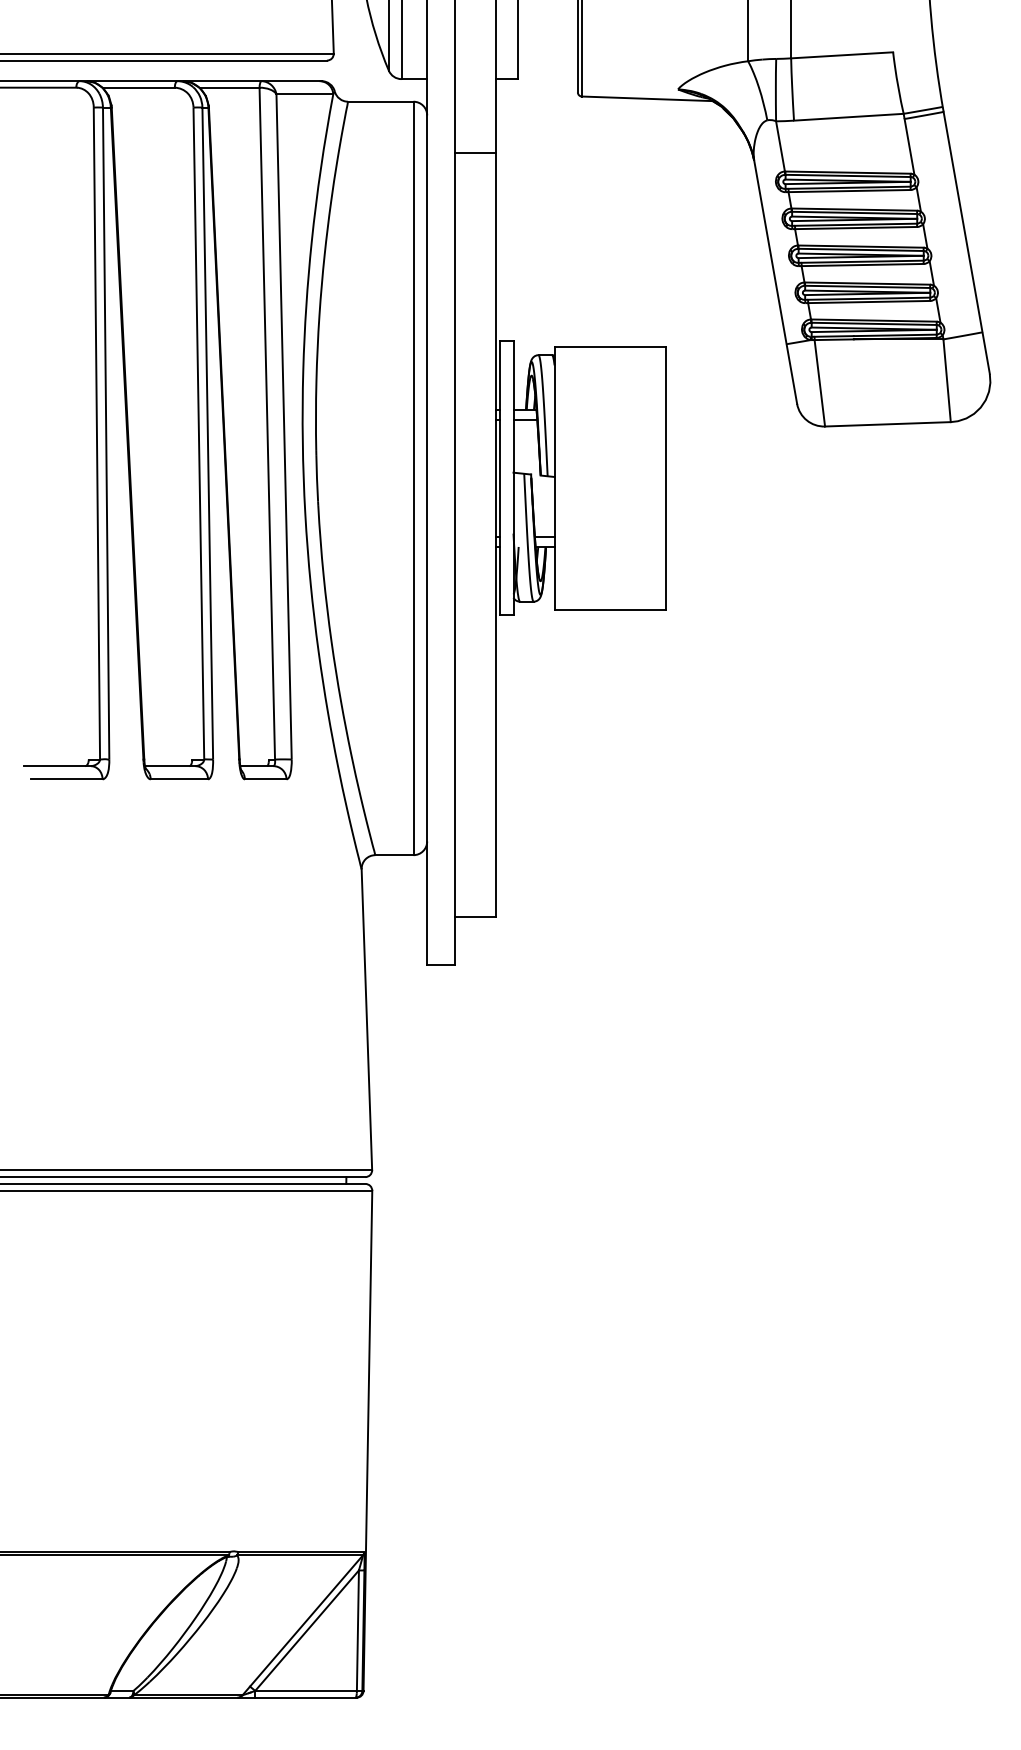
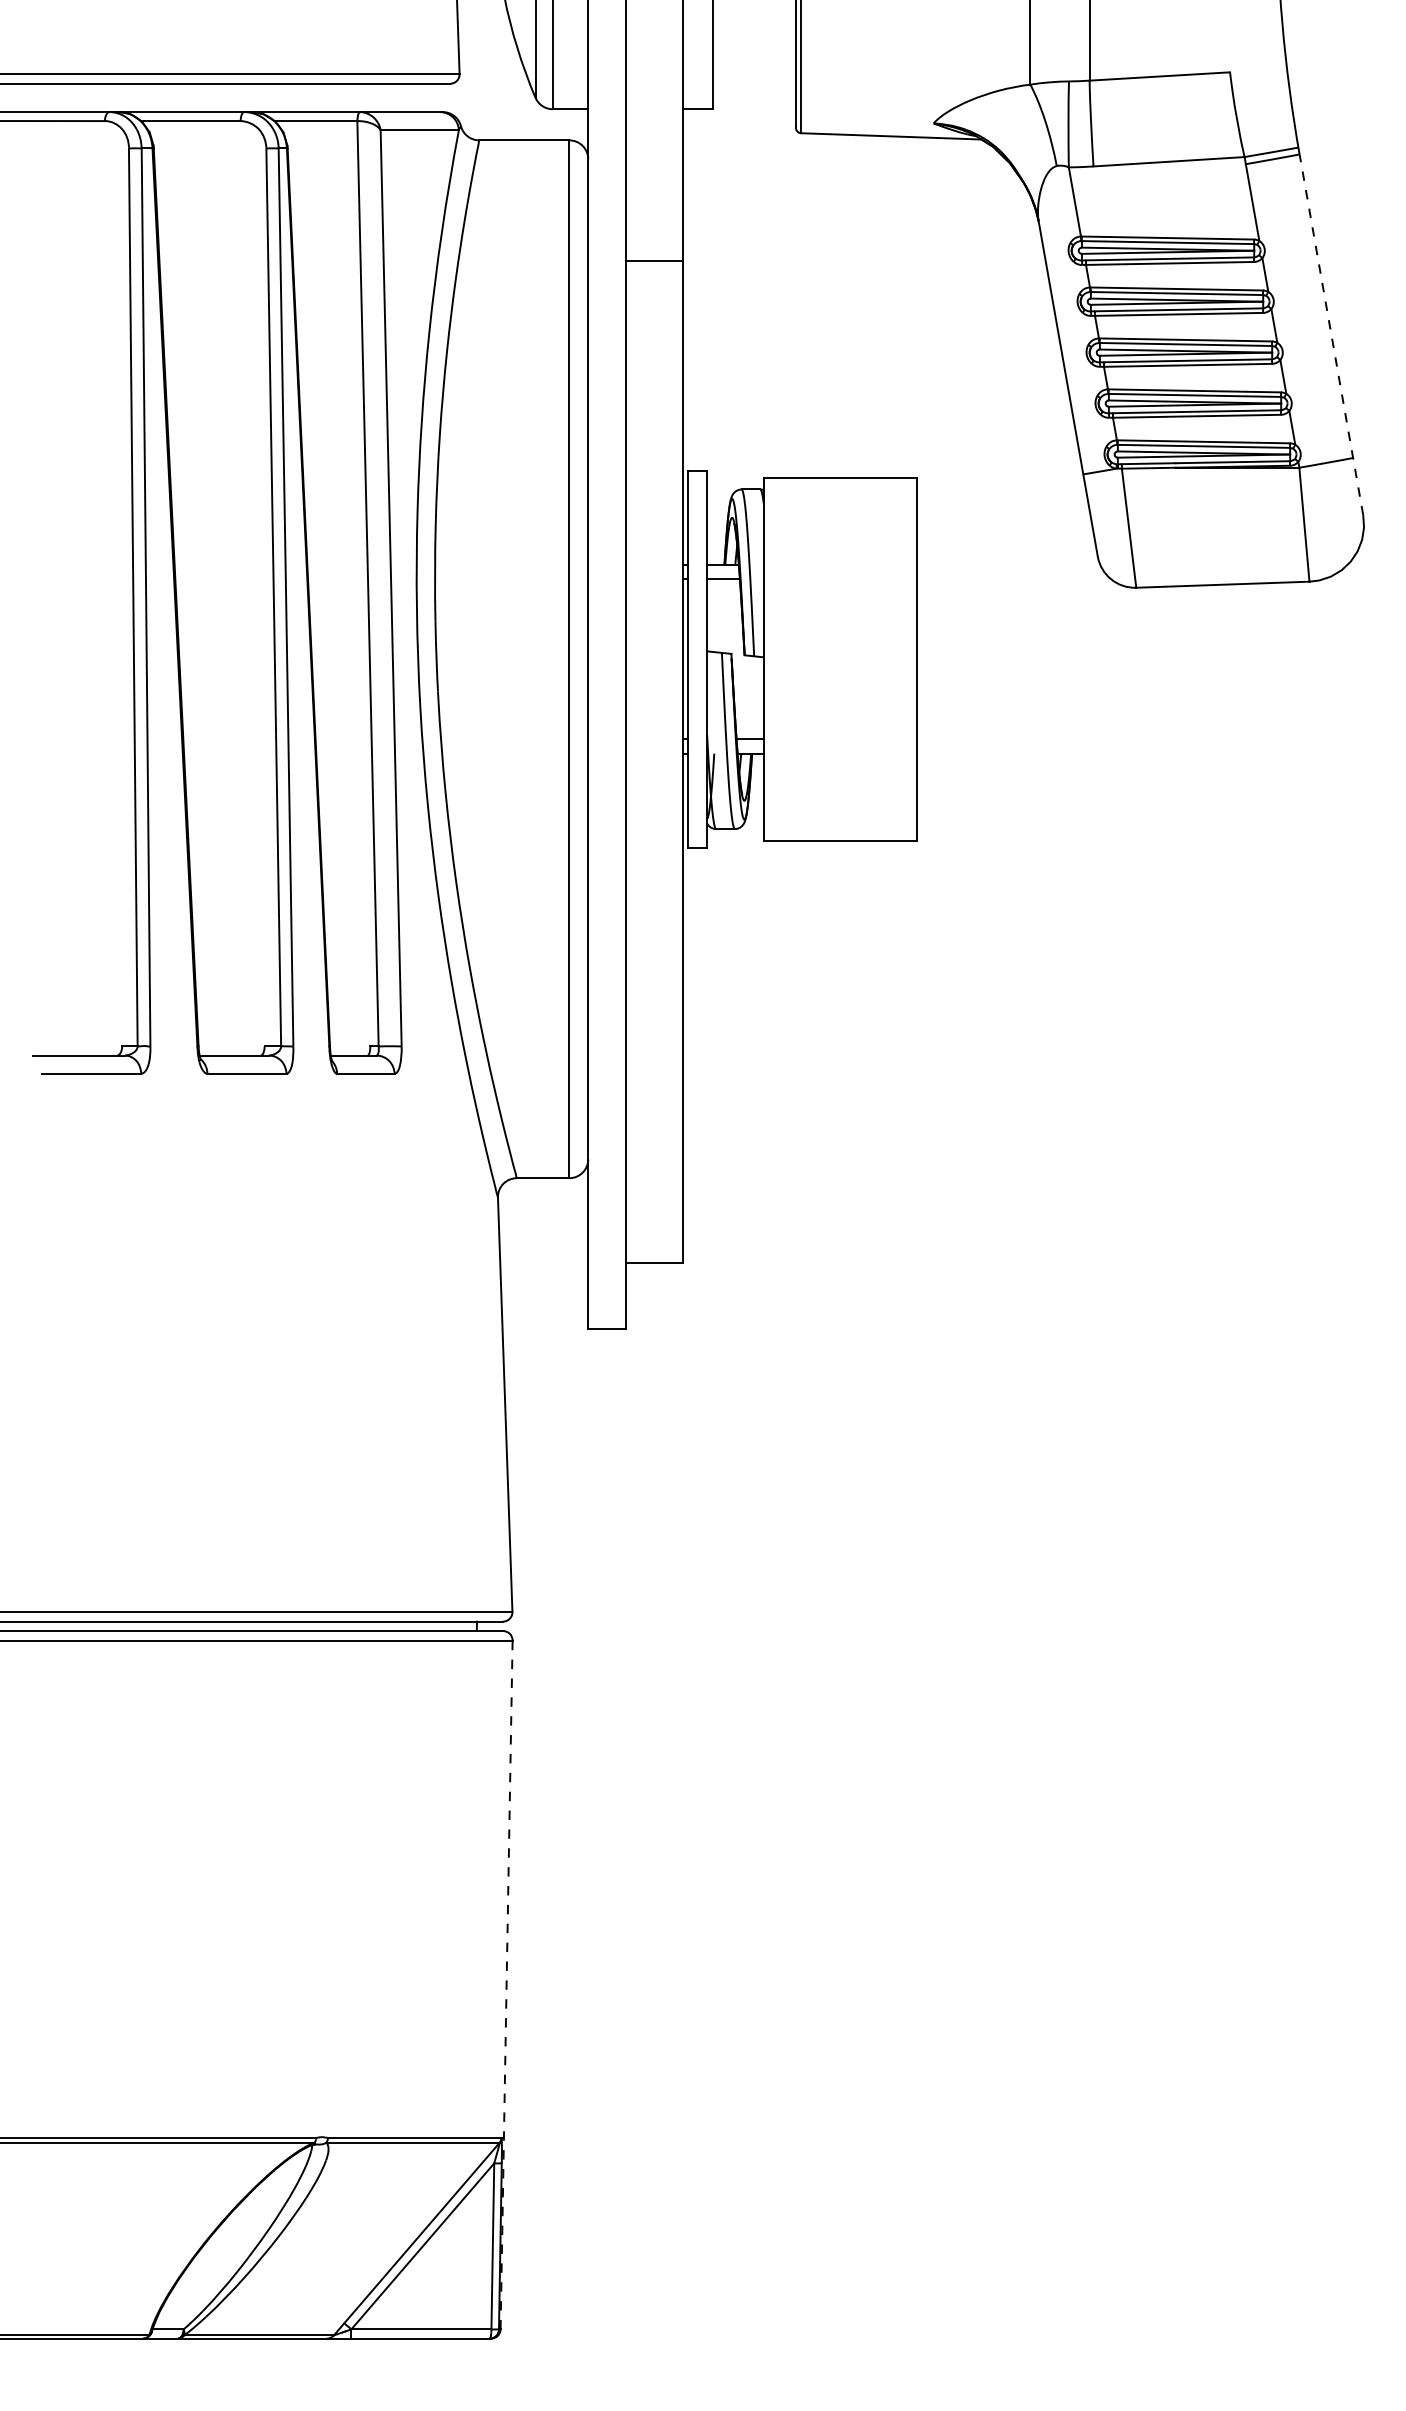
line: (474, 152) -> (653, 260), moved
line: (966, 242) -> (1331, 334), solid -> dashed
line: (367, 1440) -> (506, 1984), solid -> dashed

